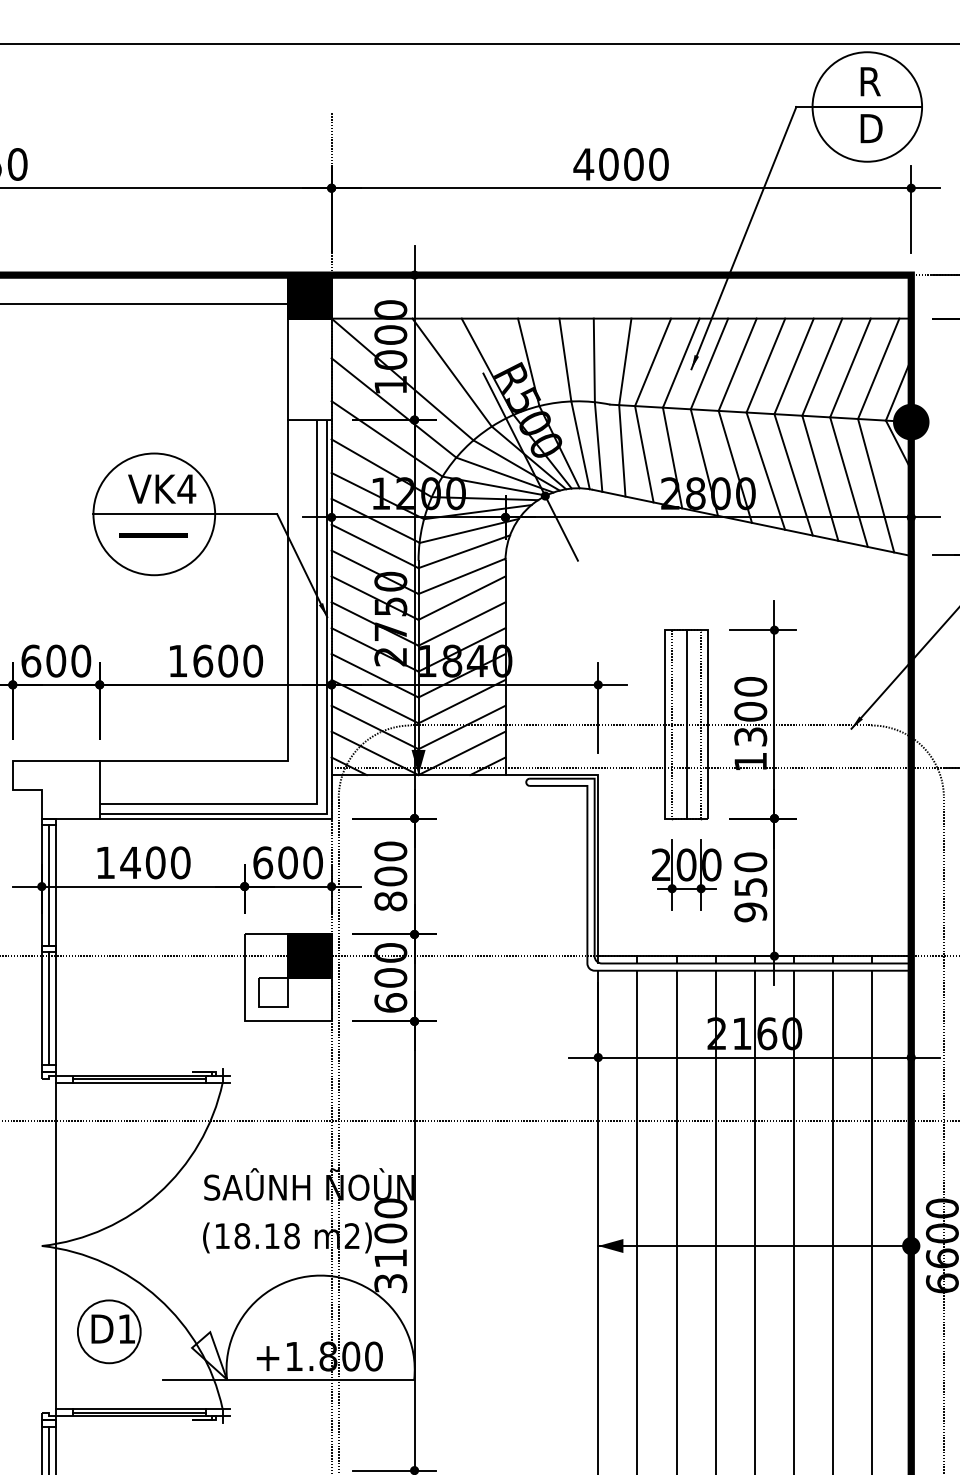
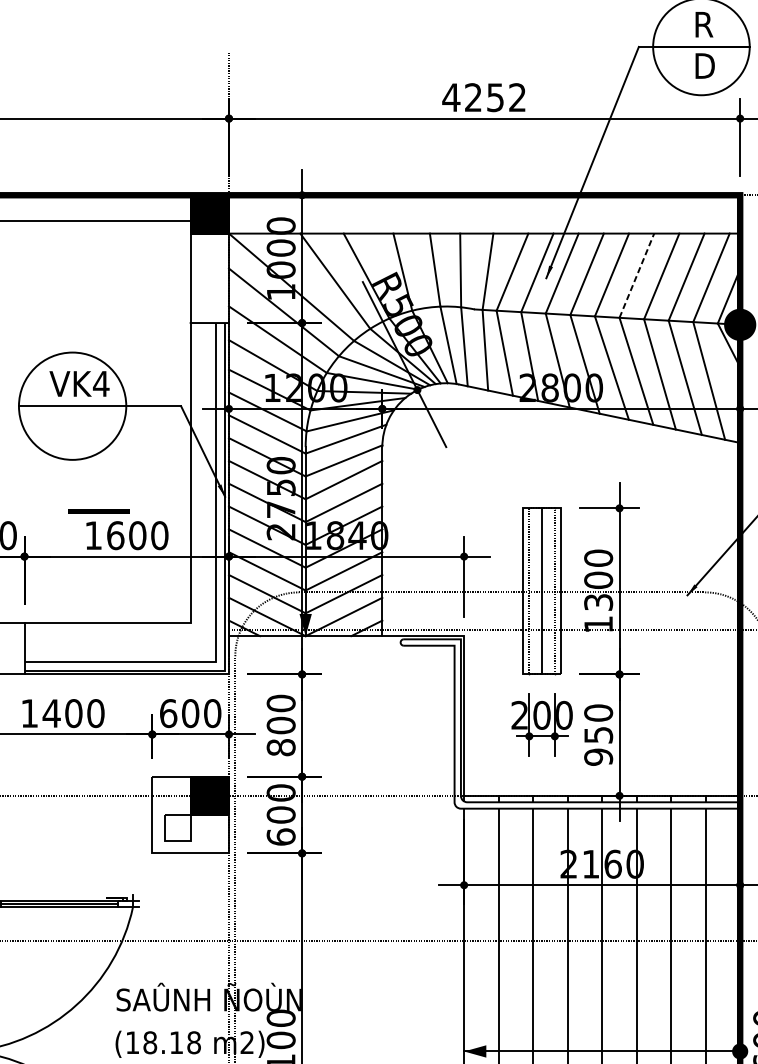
text: (633, 164) -> (495, 97), 4000 -> 4252
line: (794, 366) -> (637, 275), solid -> dashed
line: (153, 535) -> (99, 511), moved

